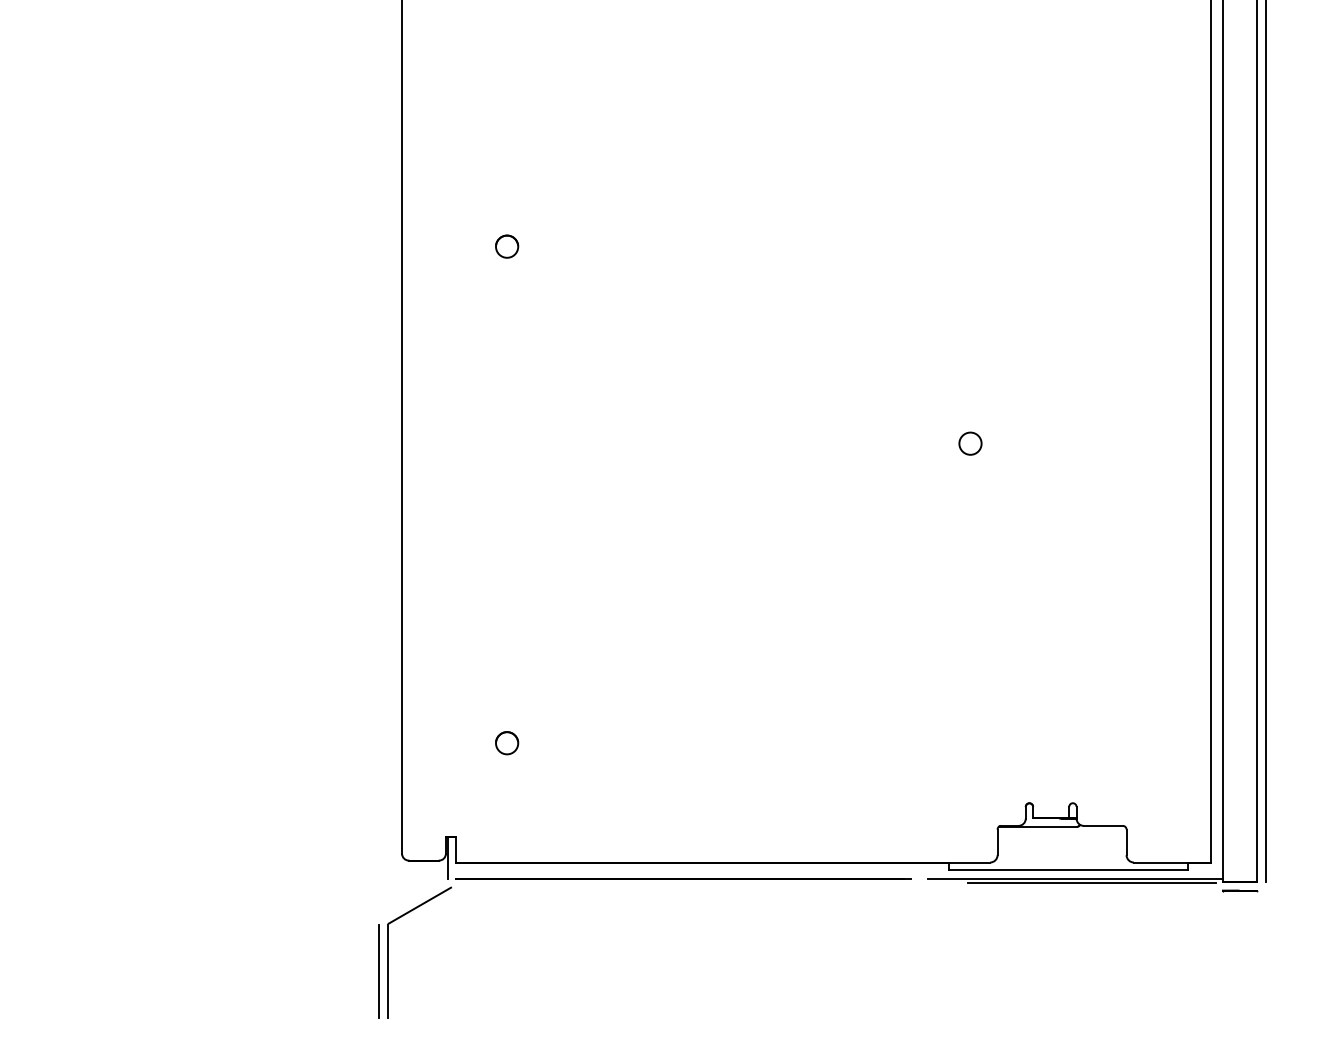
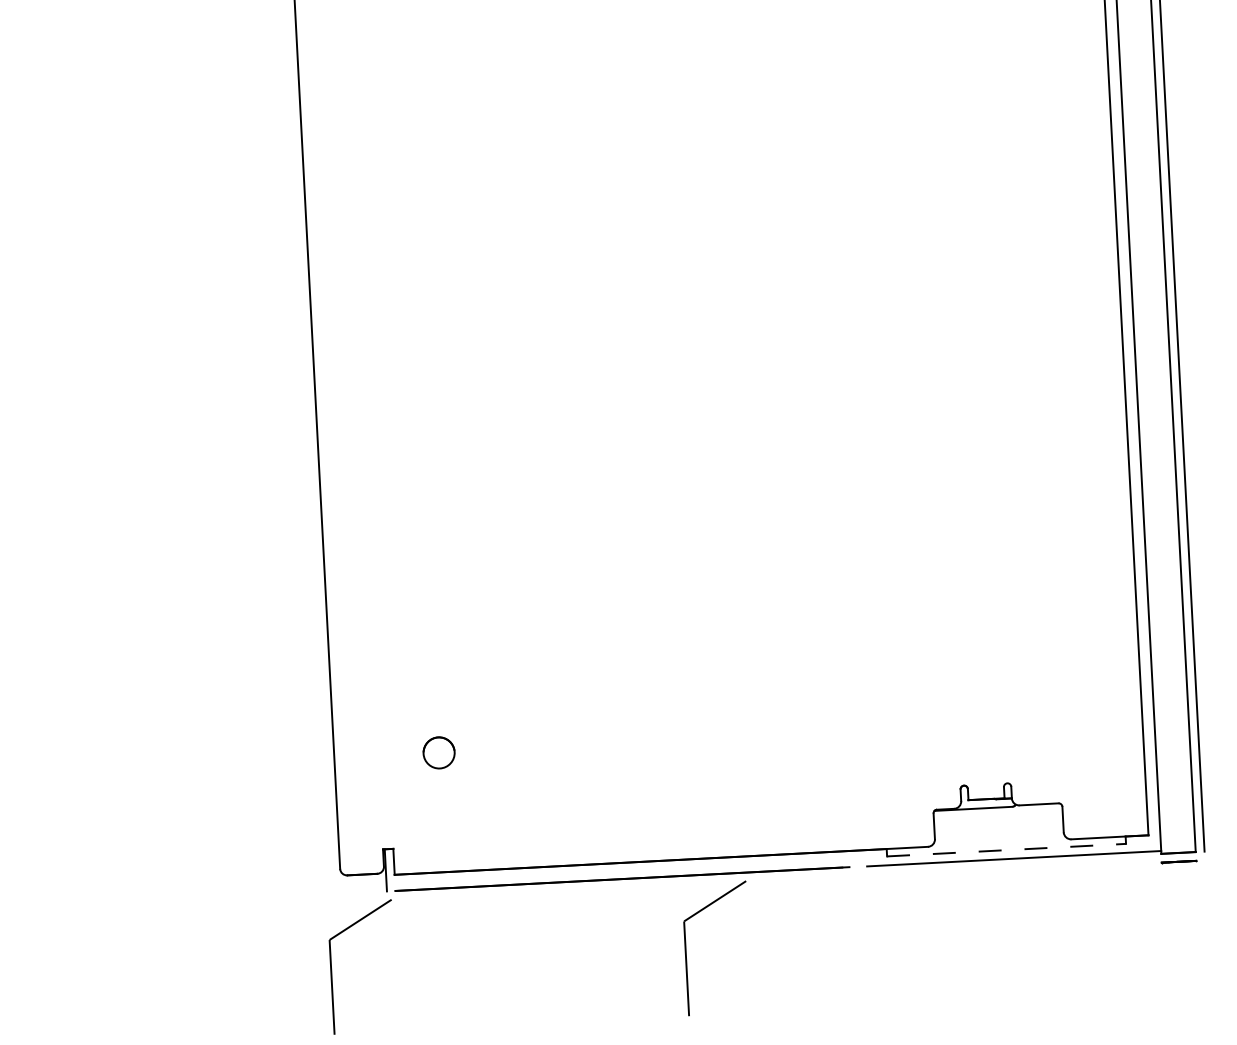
circle: (507, 246) -> (413, 256), removed
circle: (970, 443) -> (886, 429), removed
circle: (507, 743) -> (439, 753), size x1.4
line: (1068, 869) -> (1006, 849), solid -> dashed
line: (1091, 883) -> (1030, 862), removed
part: (743, 952) -> (686, 949), added
line: (379, 971) -> (323, 987), removed

